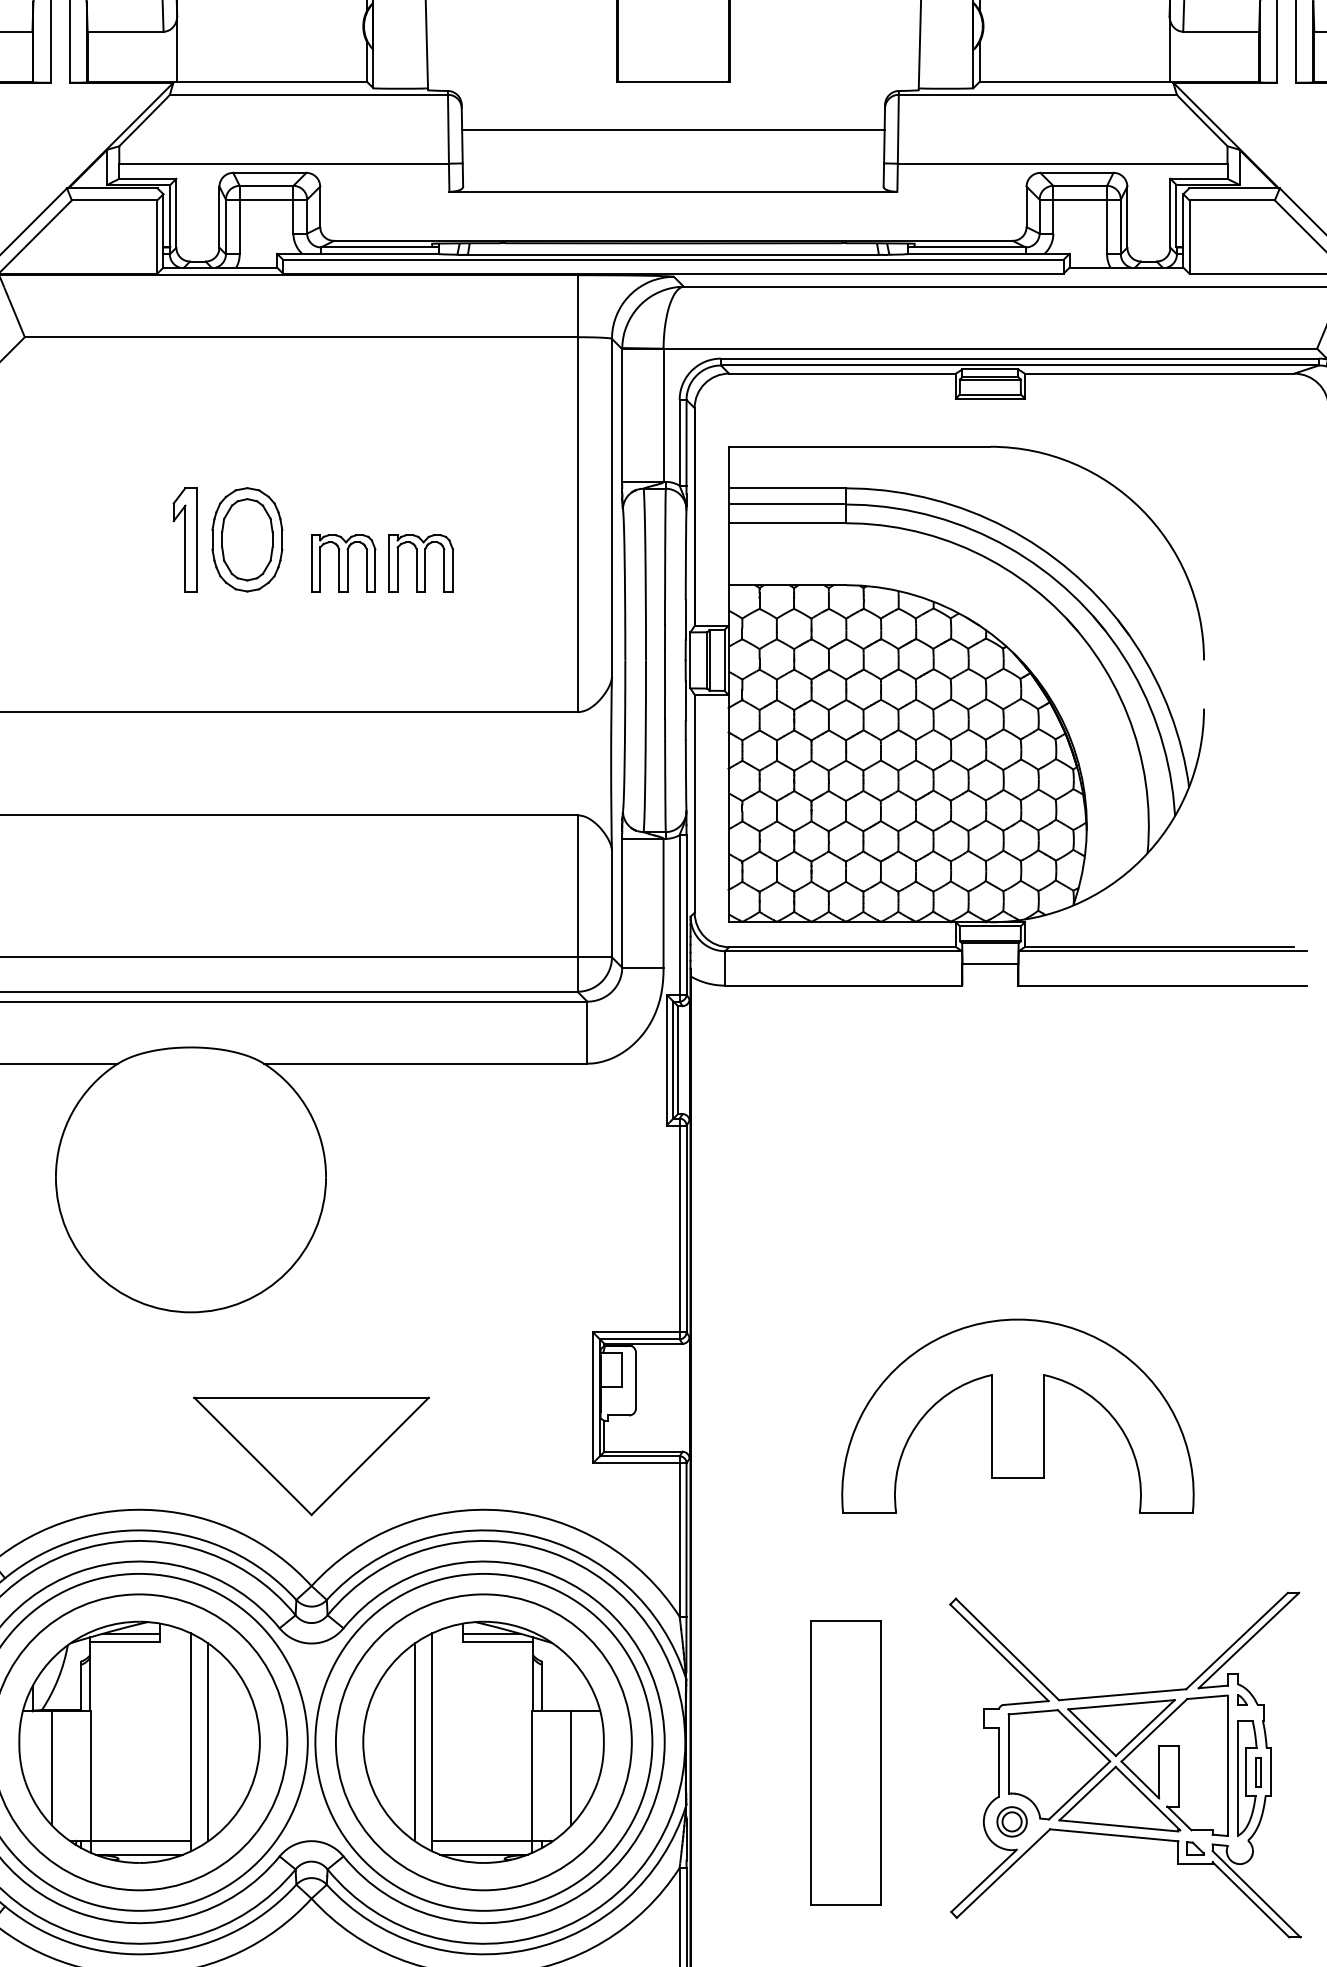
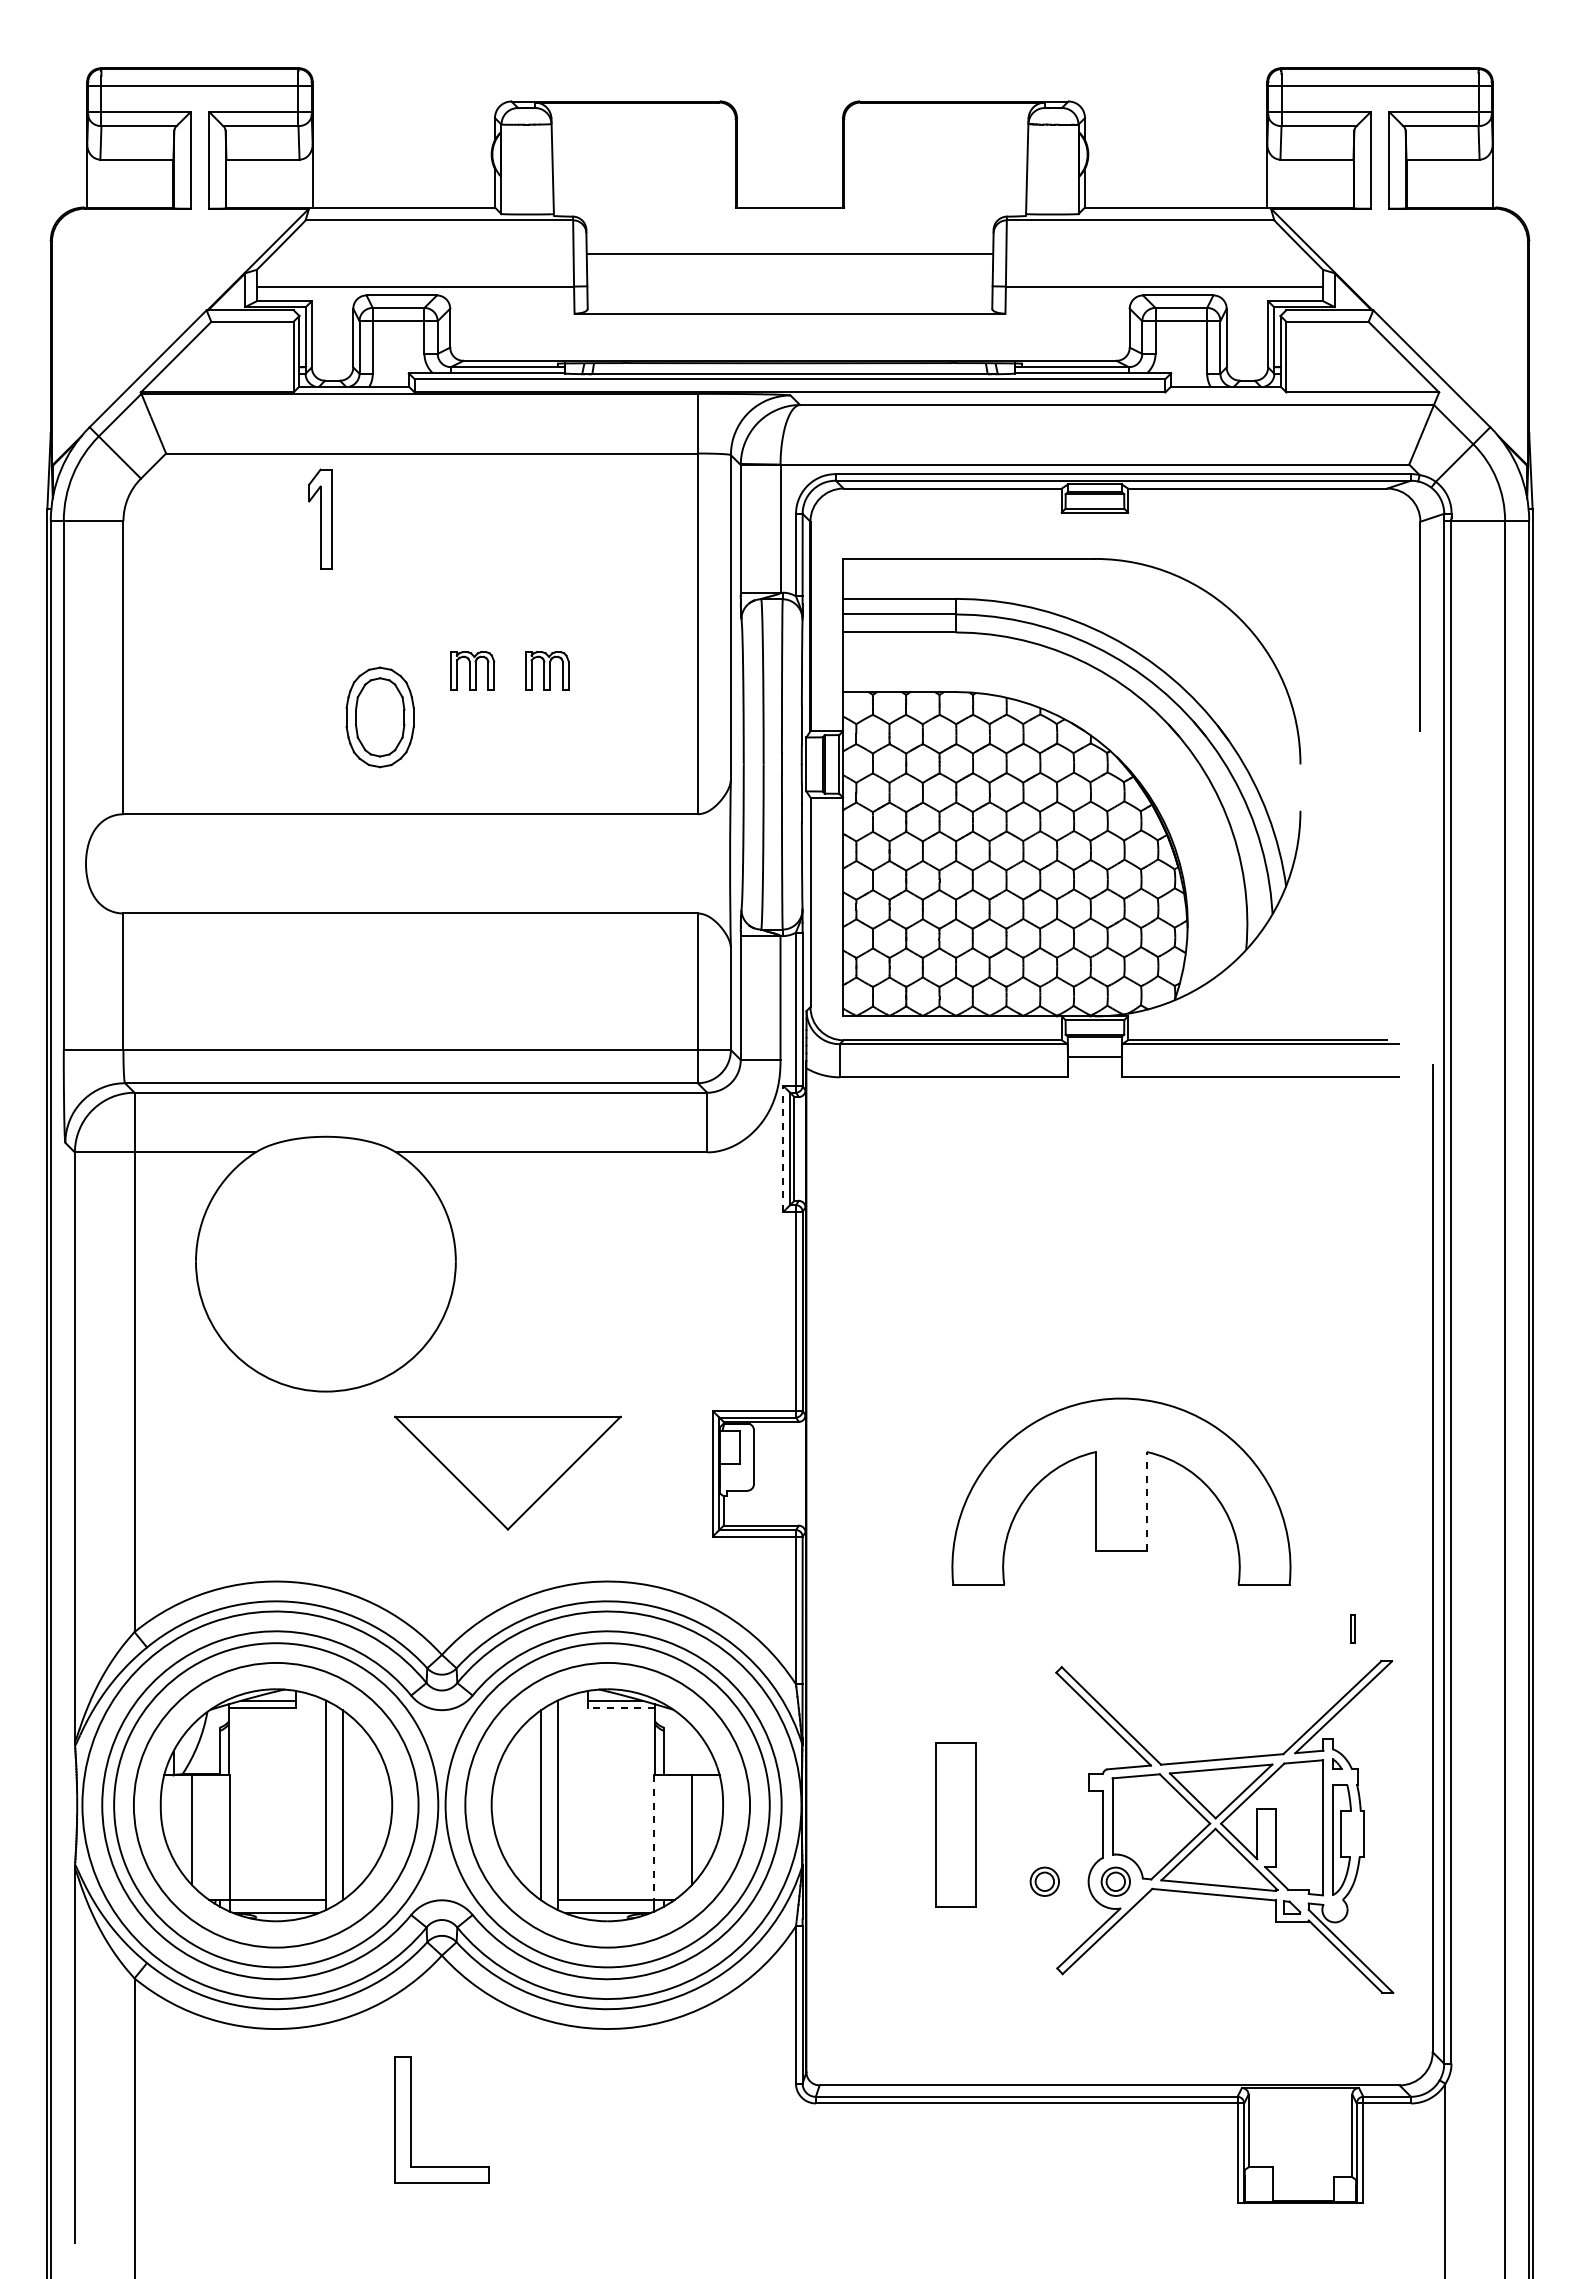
part: (185, 538) -> (320, 518), moved
part: (246, 539) -> (379, 717), moved
part: (343, 562) -> (472, 670), size x0.7
part: (421, 562) -> (547, 670), size x0.7
line: (666, 1059) -> (783, 1148), solid -> dashed
line: (1043, 1425) -> (1146, 1500), solid -> dashed
part: (311, 1455) -> (507, 1472), moved
line: (497, 1641) -> (620, 1708), solid -> dashed
part: (845, 1762) -> (955, 1824), size x0.6
part: (1258, 1771) -> (1352, 1628), moved
line: (532, 1776) -> (654, 1838), solid -> dashed
part: (937, 1821) -> (1044, 1881), added

